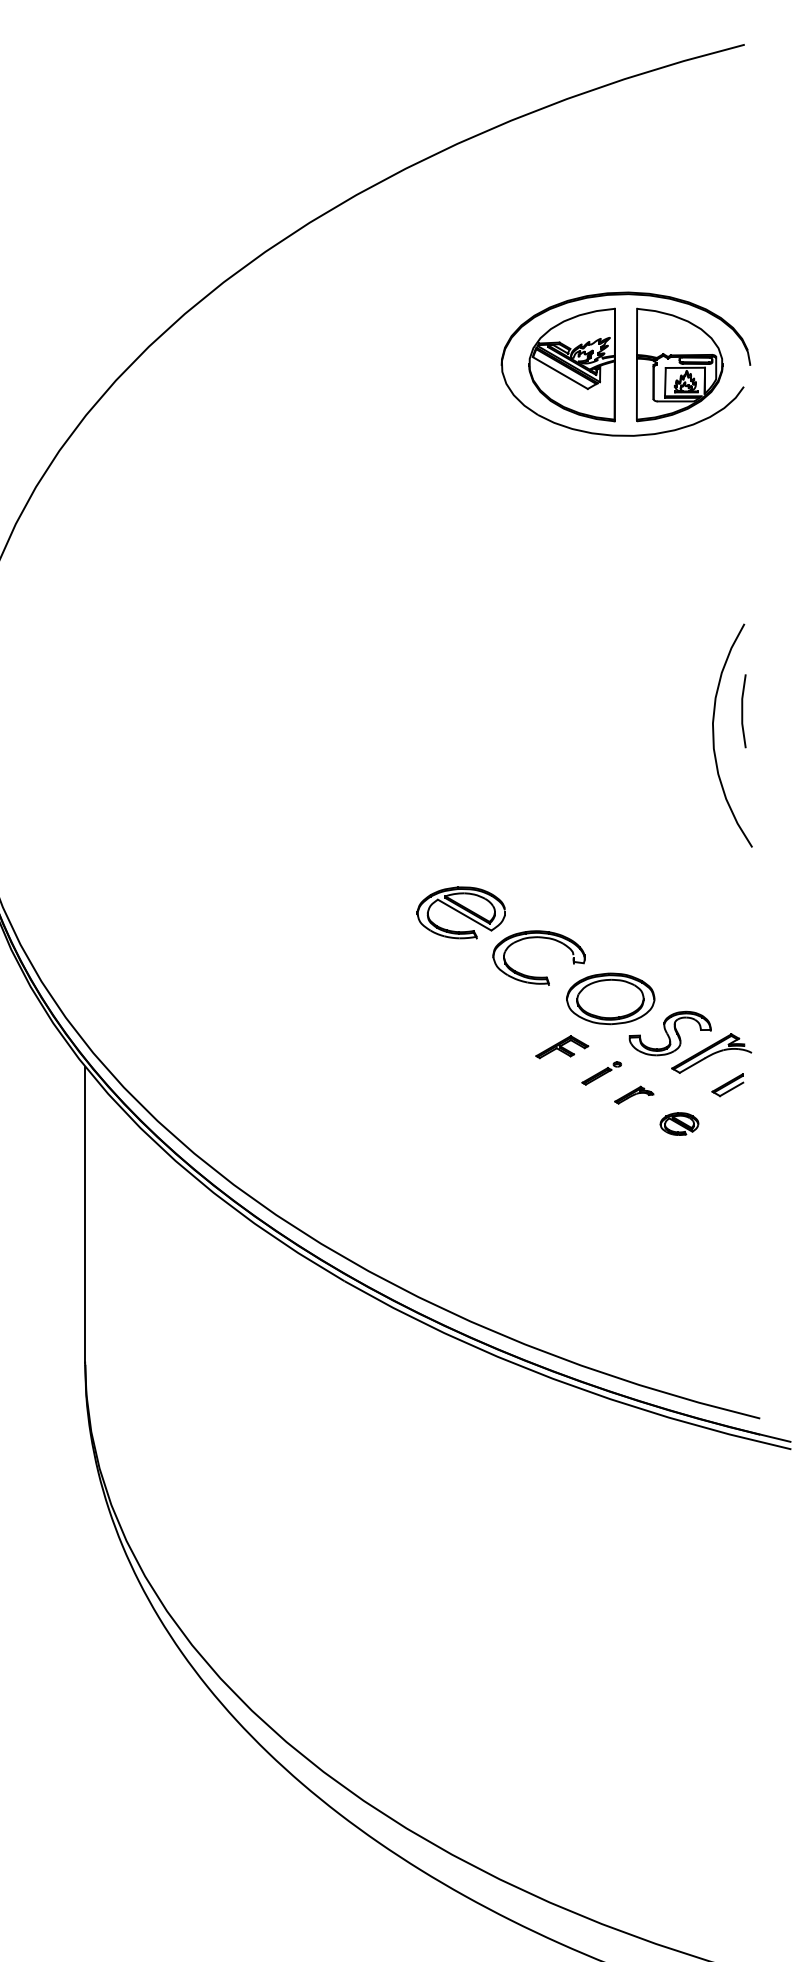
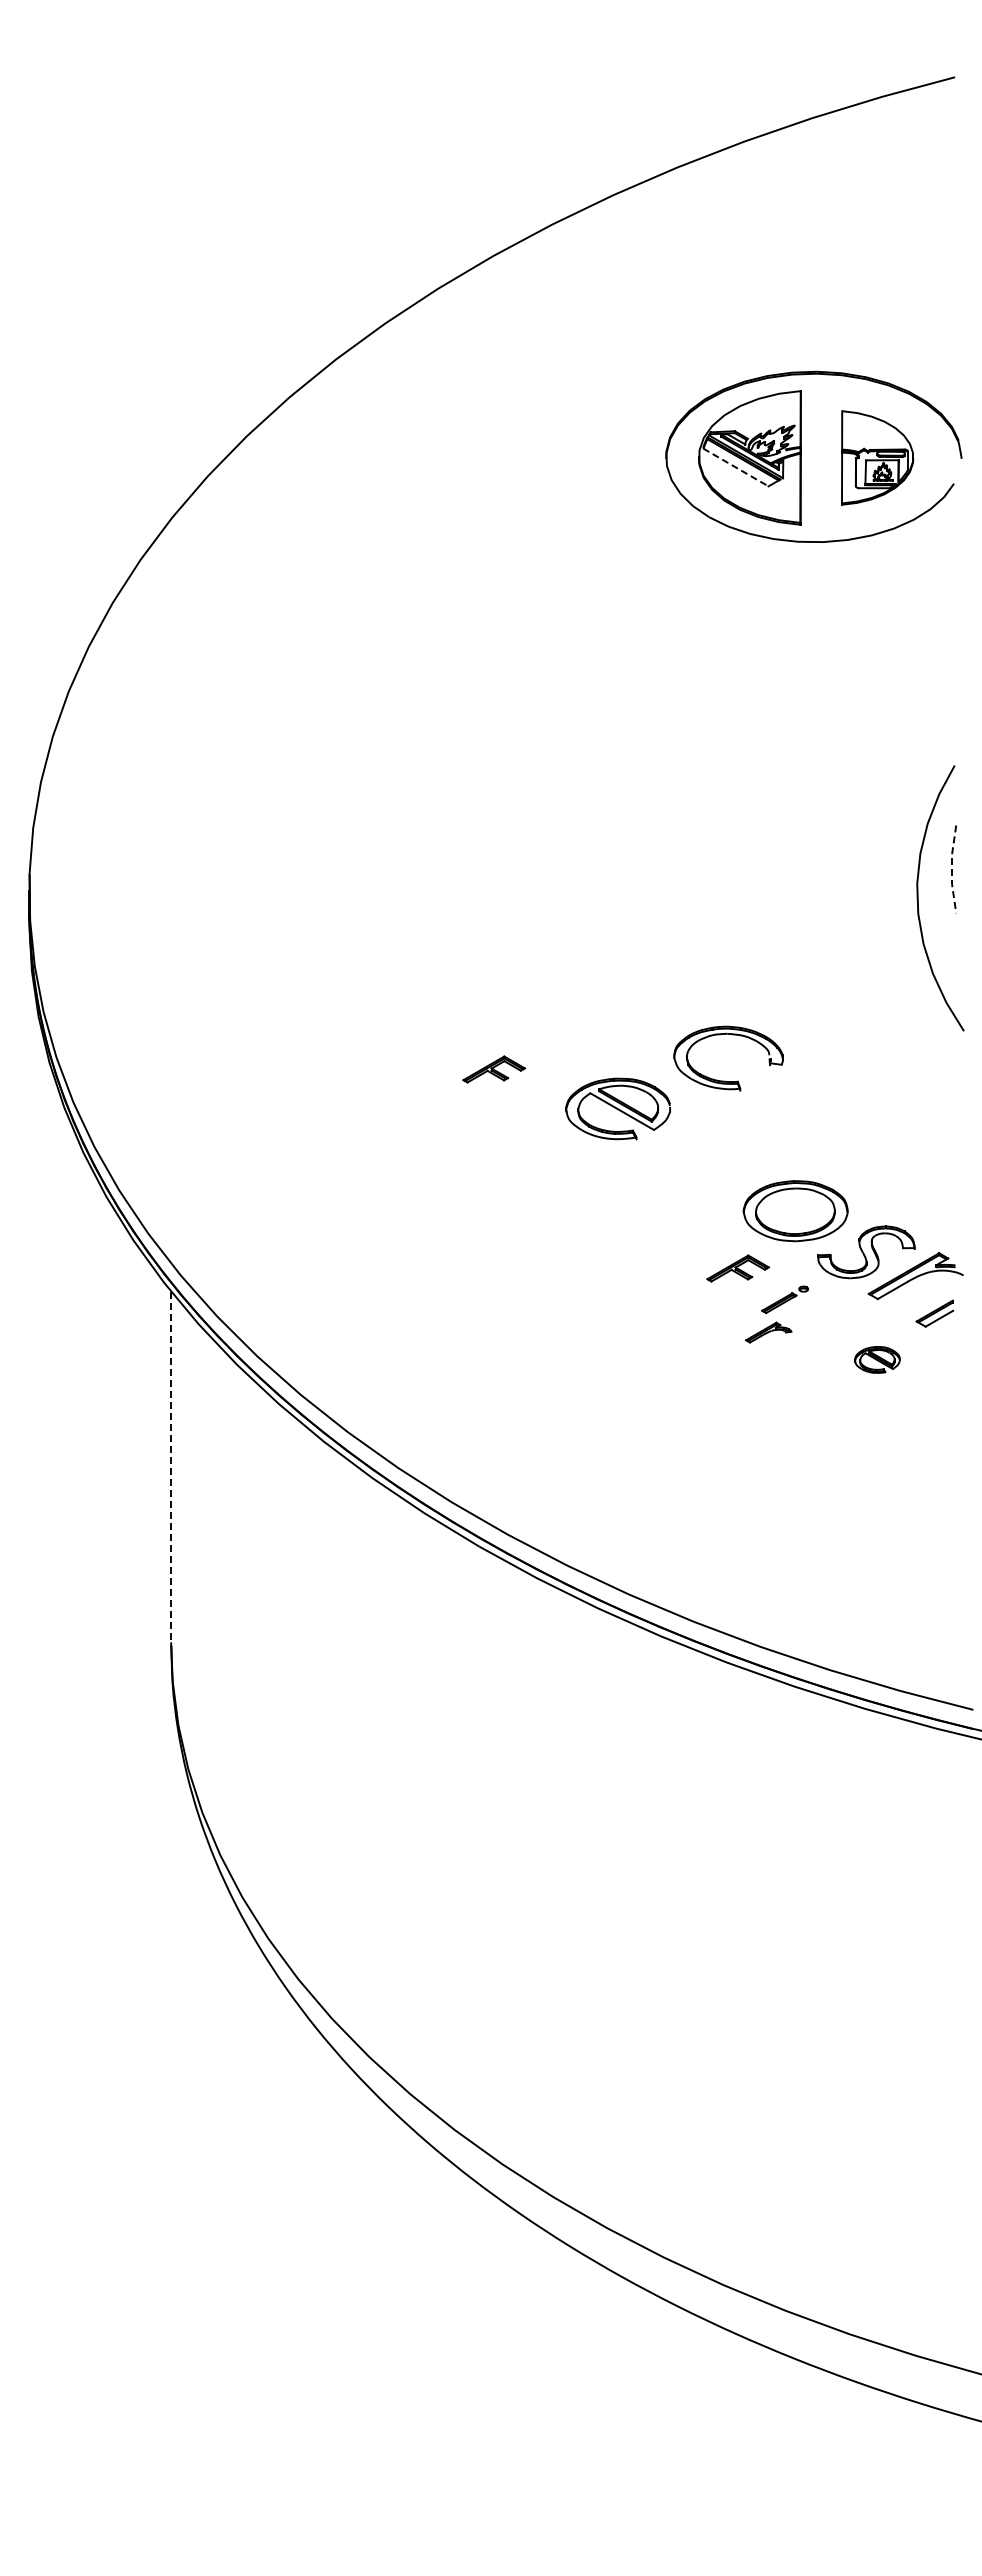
part: (679, 364) -> (877, 457), size x0.7
line: (560, 373) -> (735, 467), solid -> dashed
line: (742, 711) -> (952, 869), solid -> dashed
part: (356, 879) -> (493, 1069), added
part: (536, 976) -> (725, 1080), moved
part: (634, 1095) -> (768, 1332), moved
line: (85, 1214) -> (171, 1467), solid -> dashed

